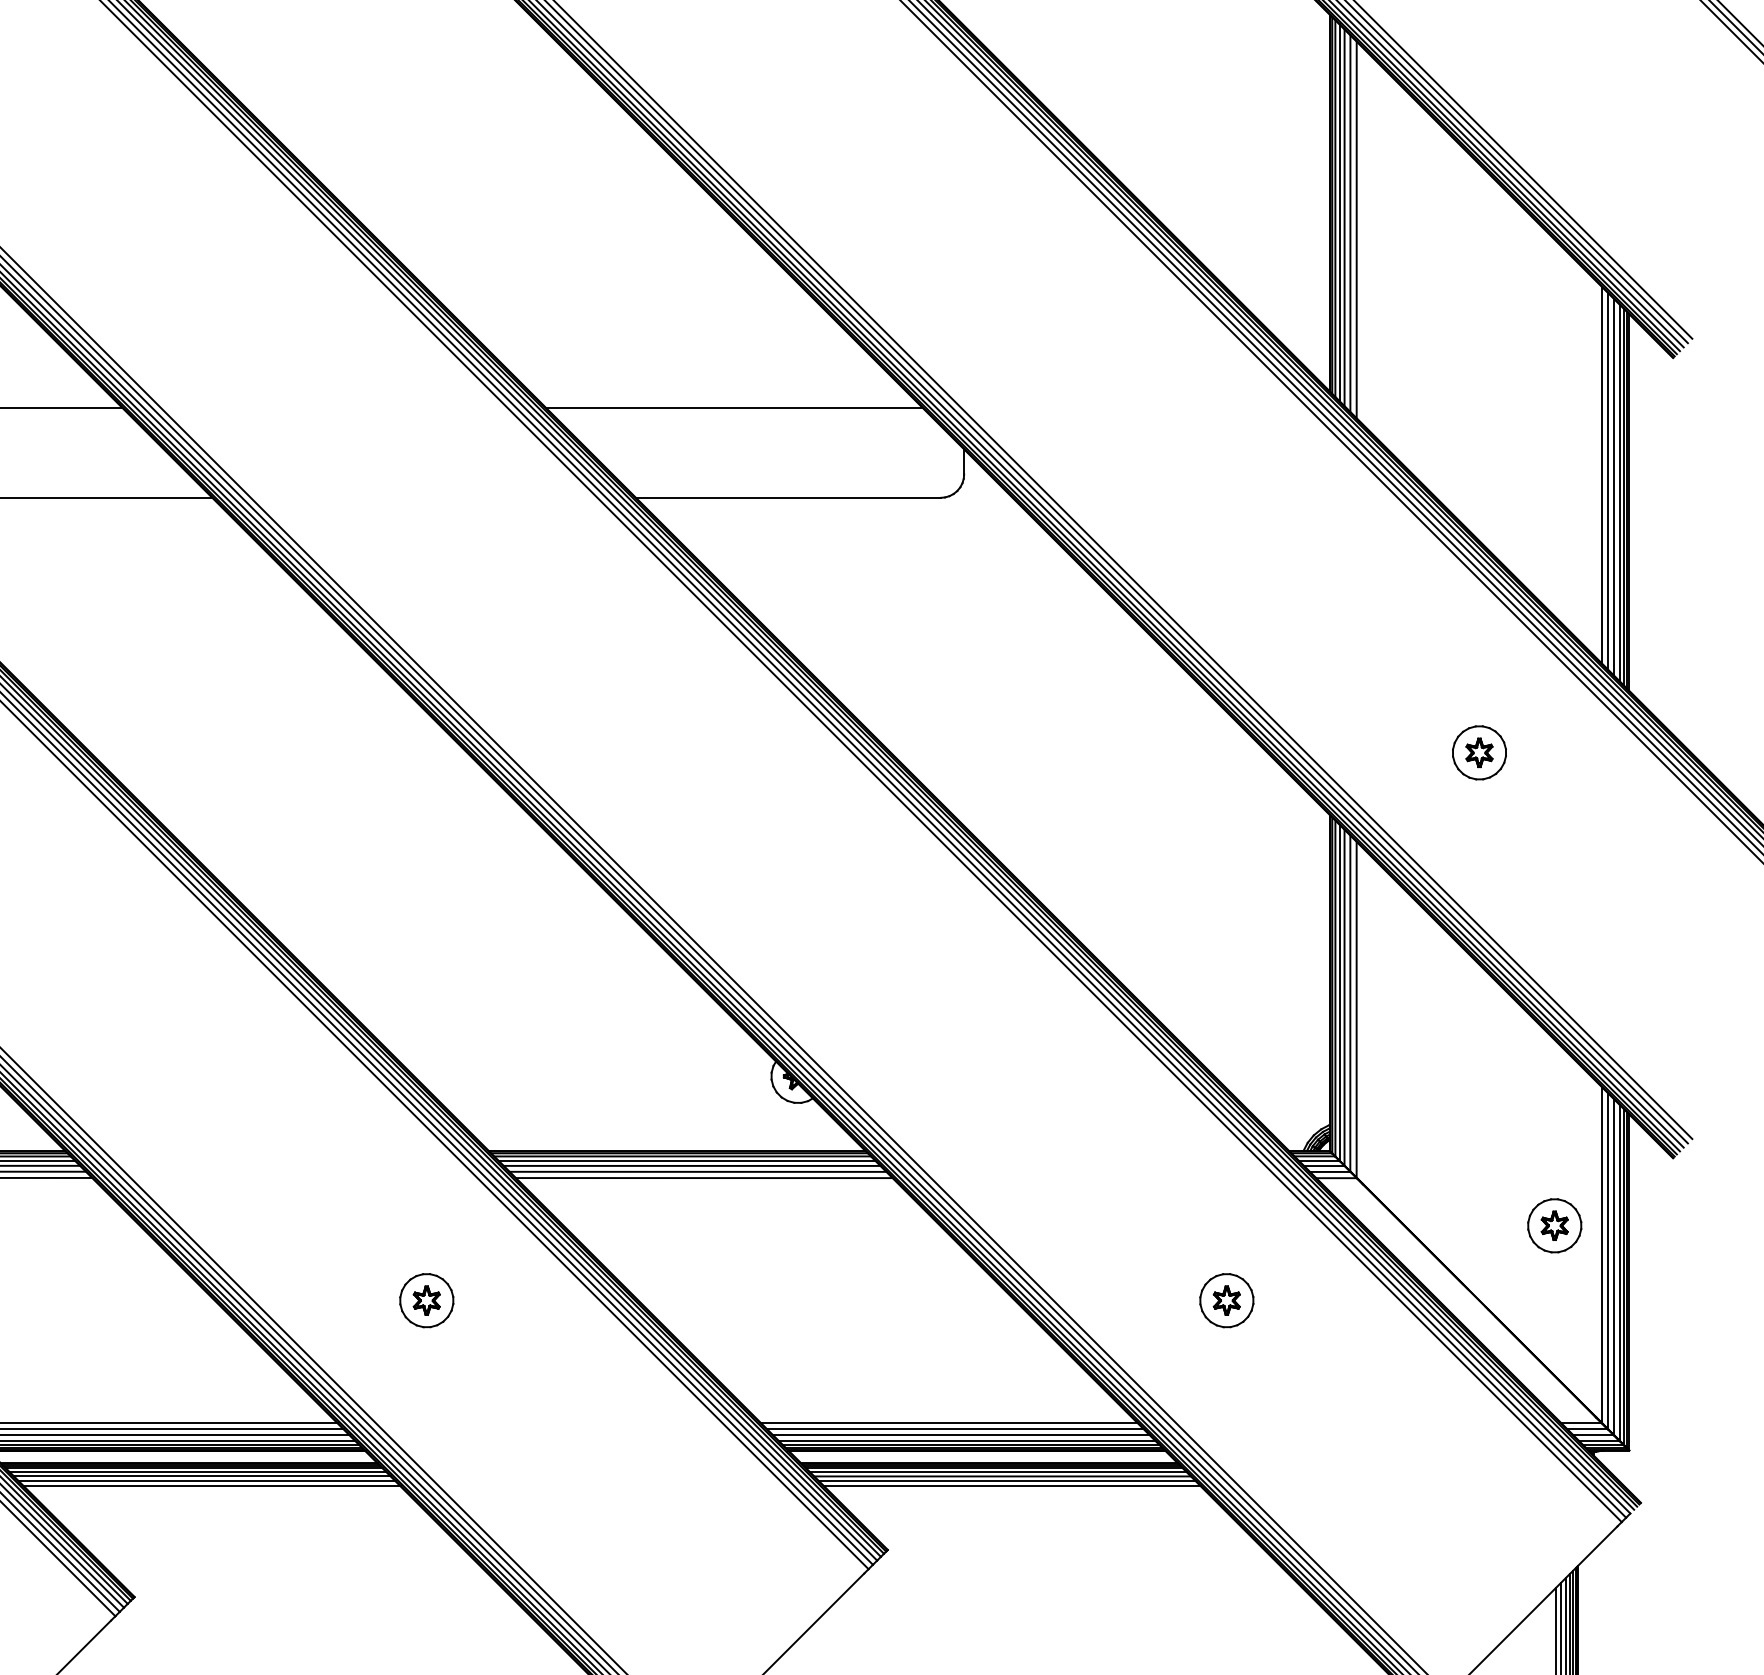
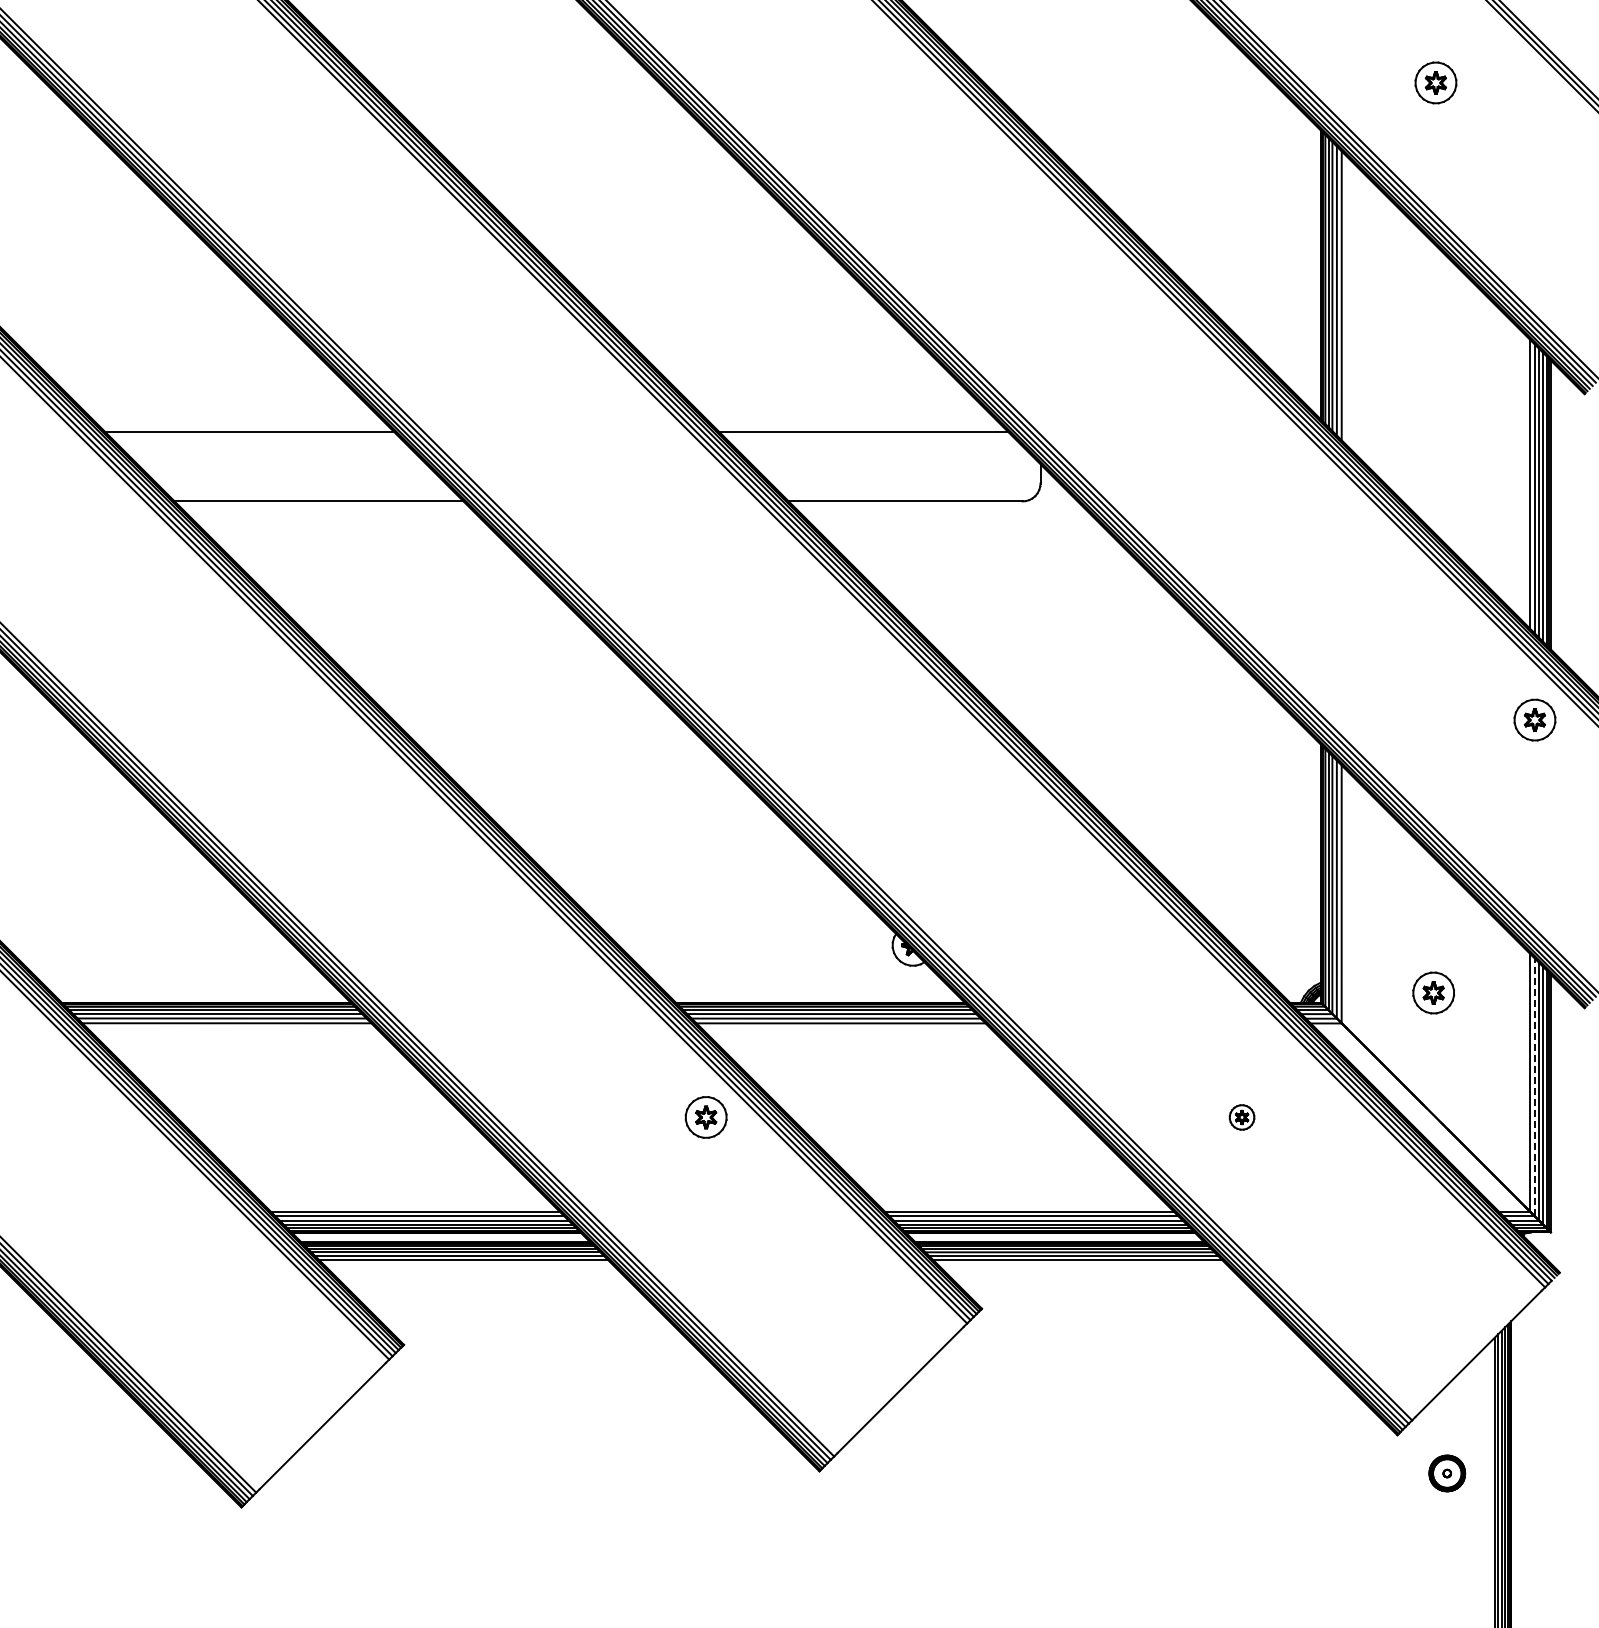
part: (1478, 752) -> (1534, 719), moved
part: (1554, 1225) -> (1433, 992), moved
line: (1607, 1261) -> (1534, 1087), solid -> dashed
part: (425, 1300) -> (705, 1117), moved
part: (1226, 1300) -> (1241, 1117), size x0.6

